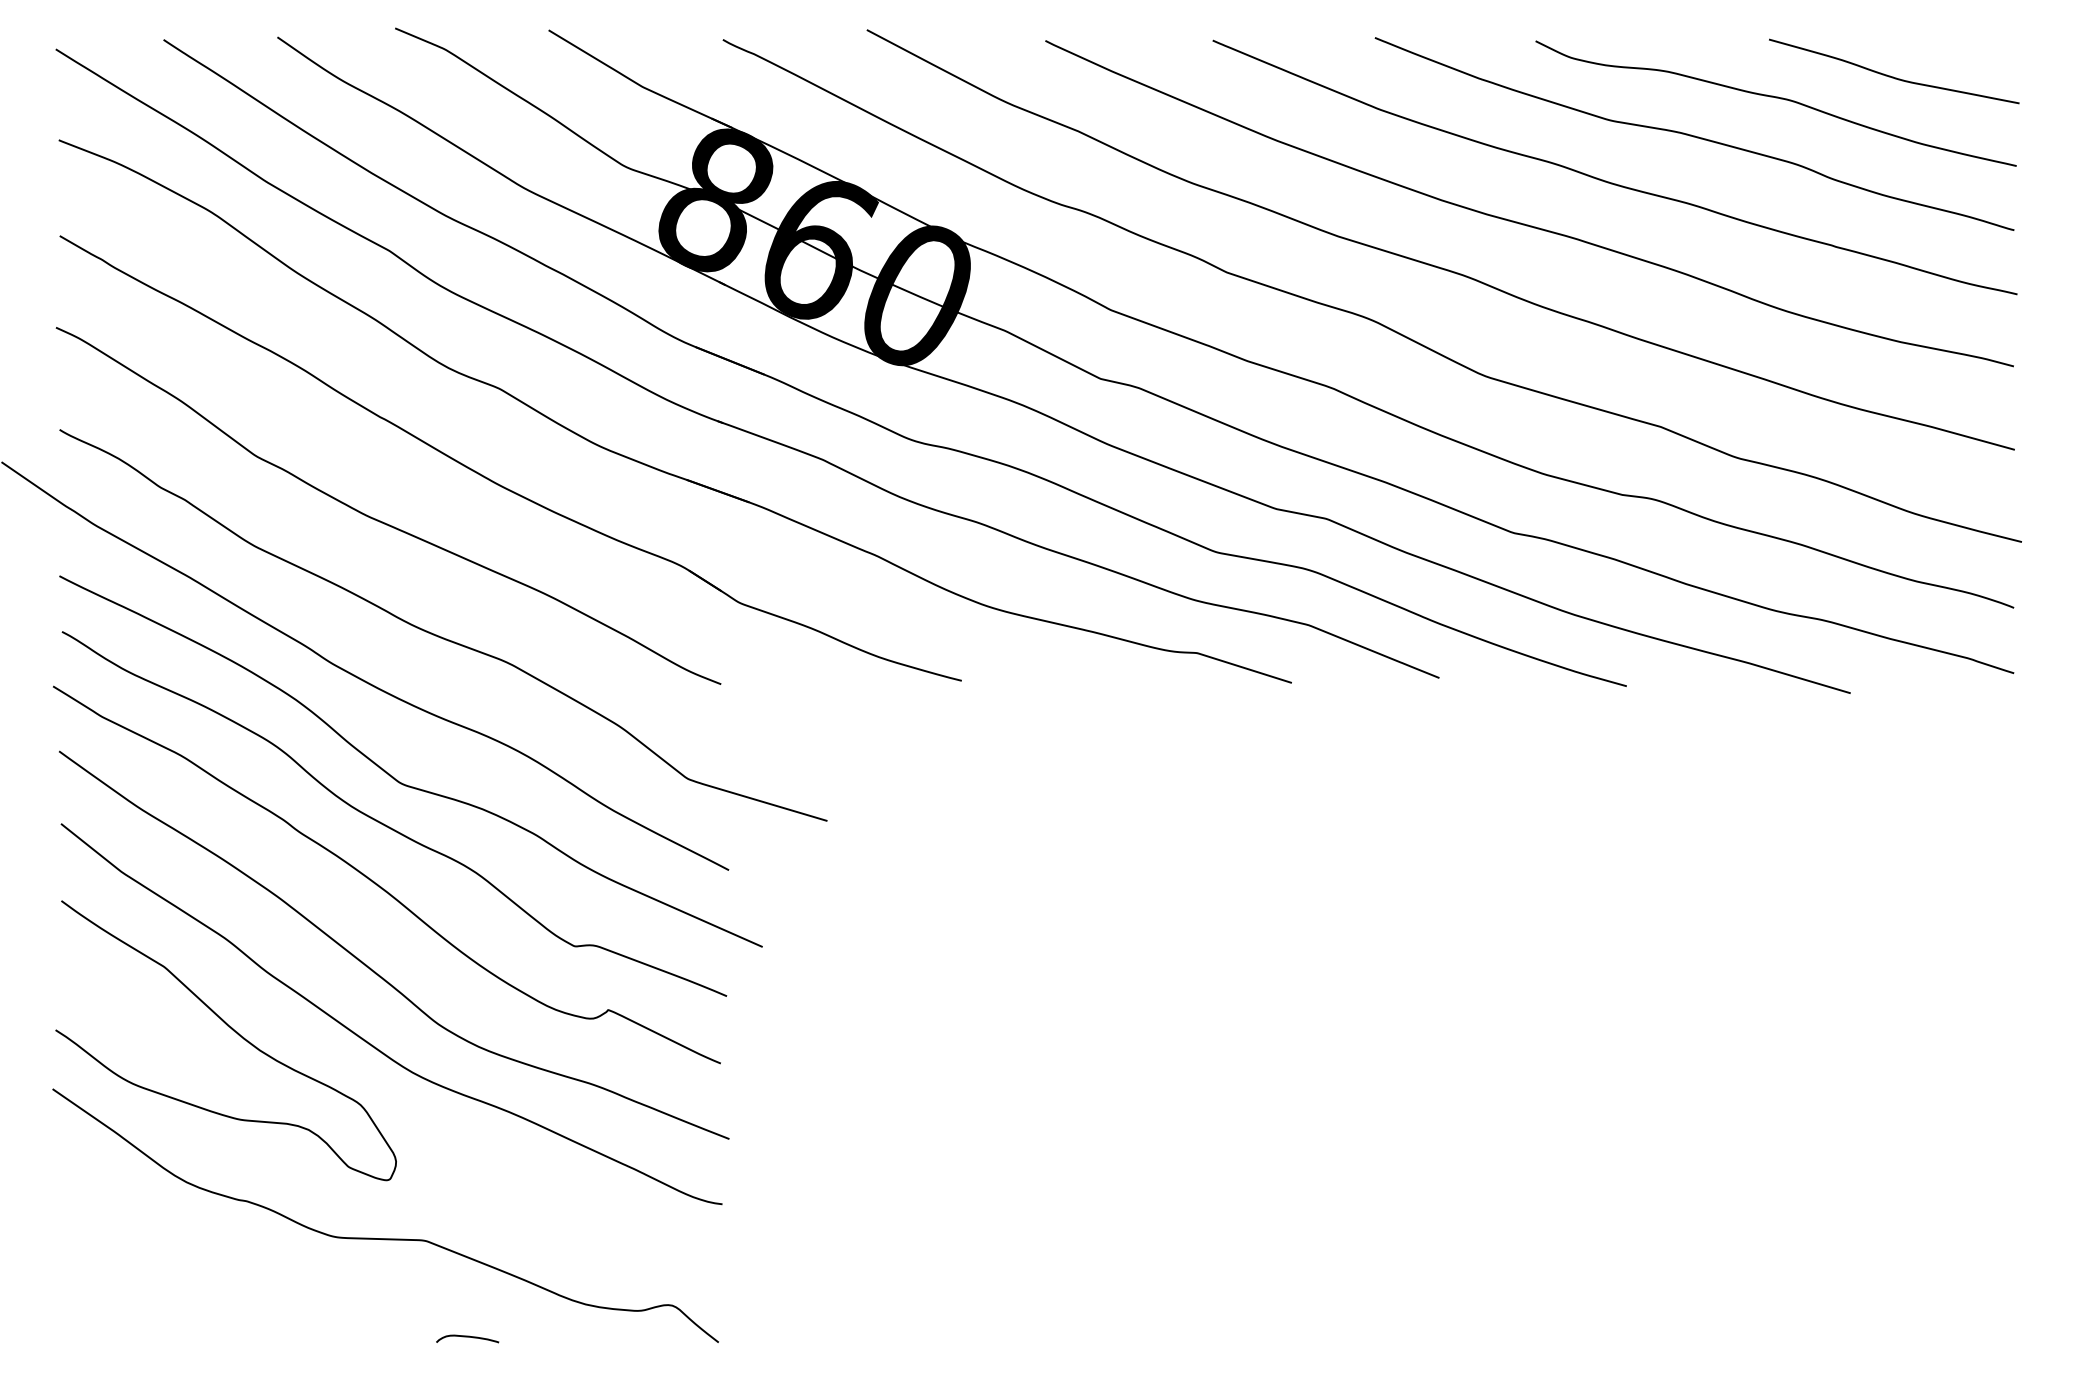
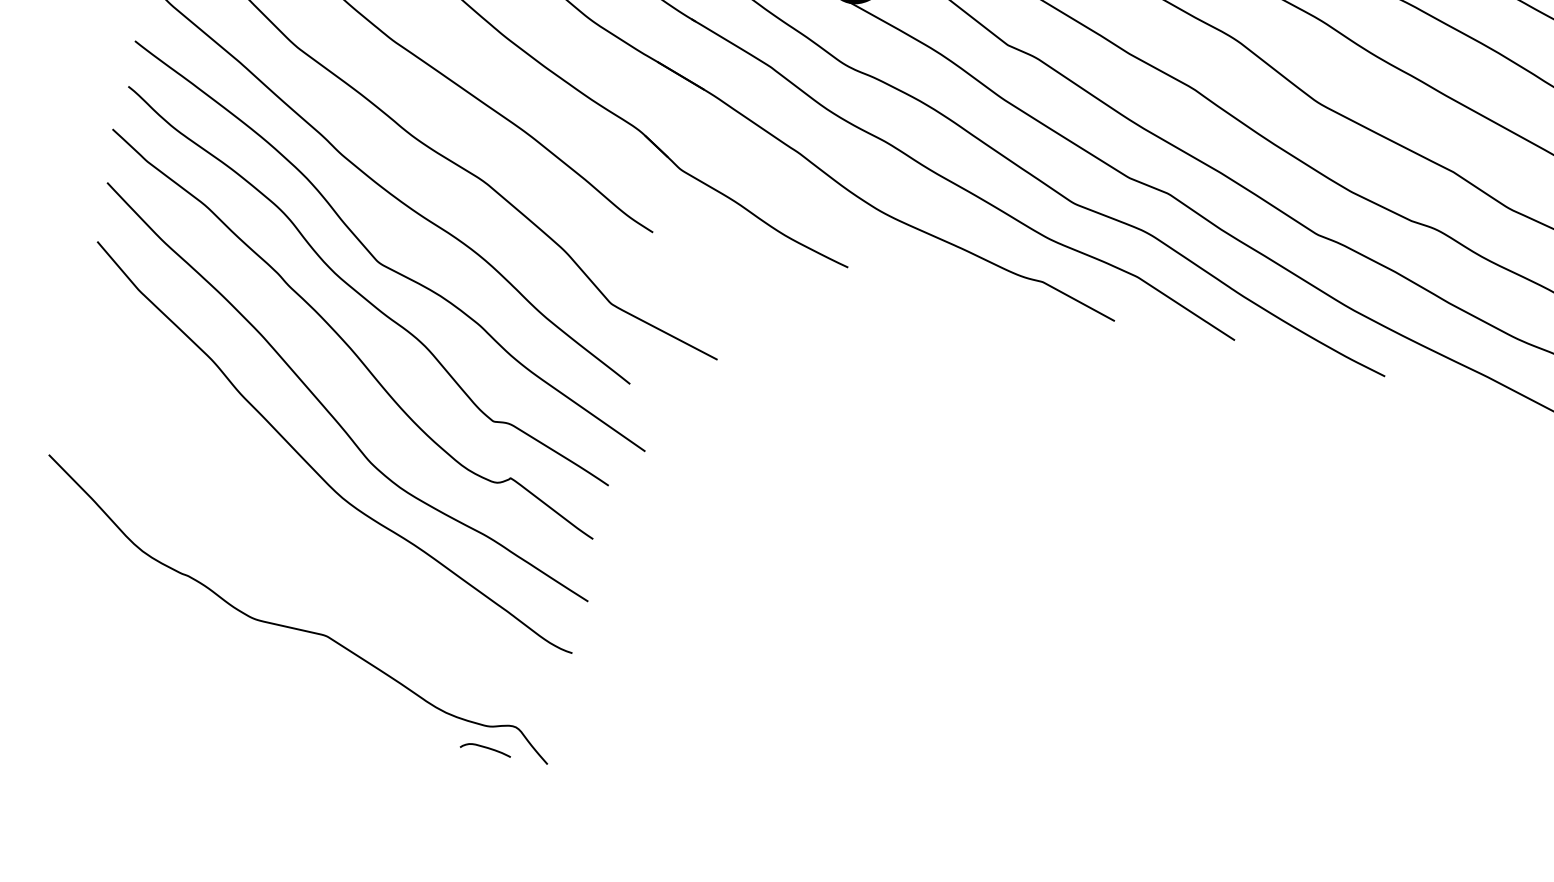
curve: (233, 1031) -> (204, 436), removed
curve: (467, 1337) -> (486, 748), moved

